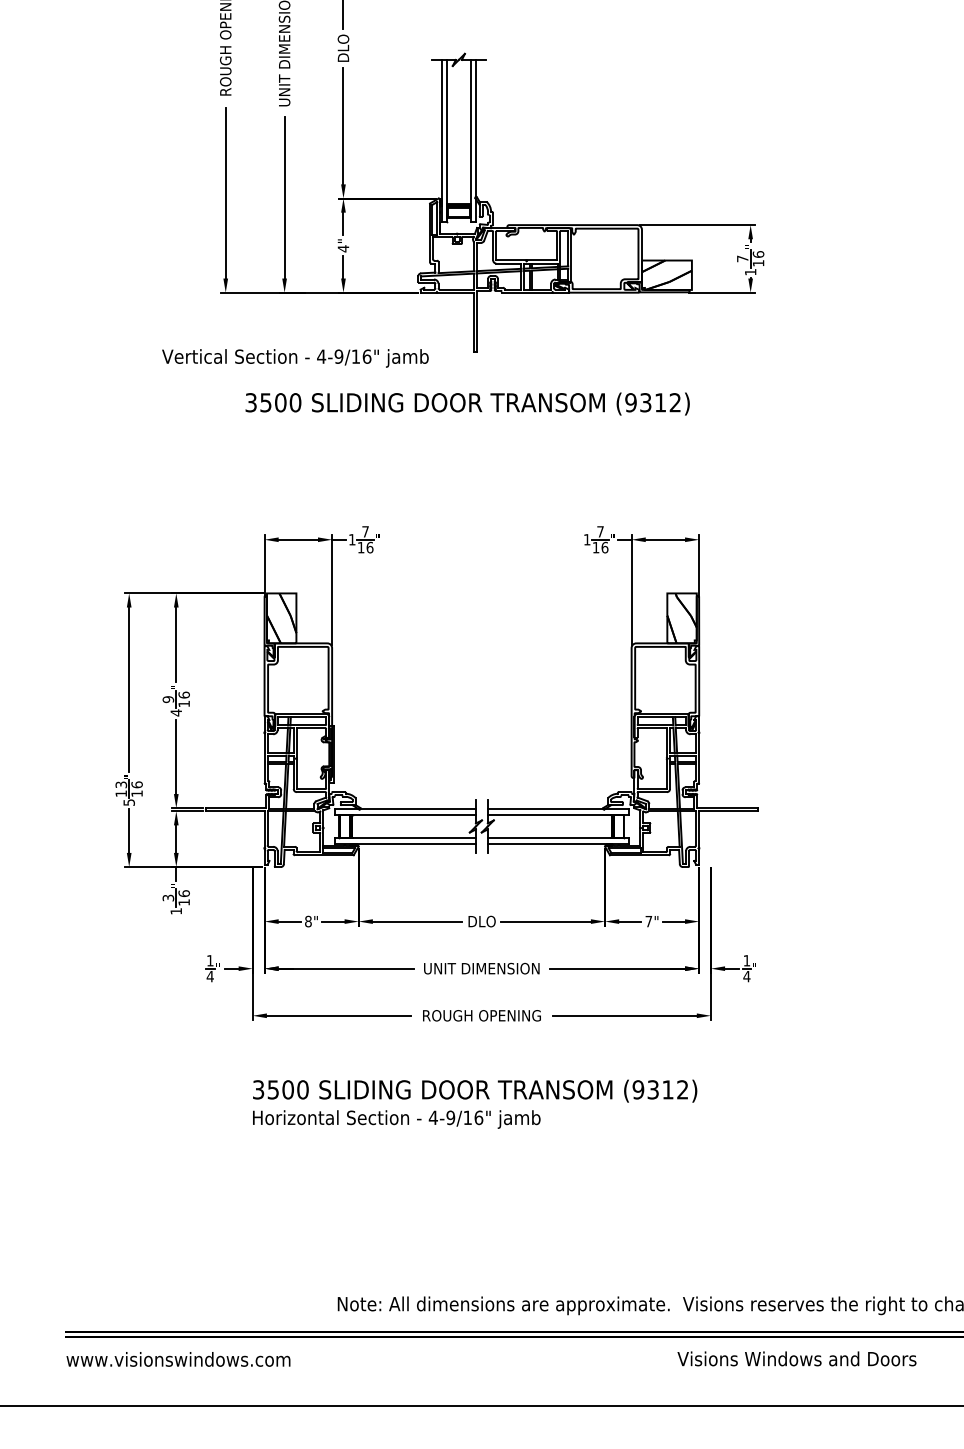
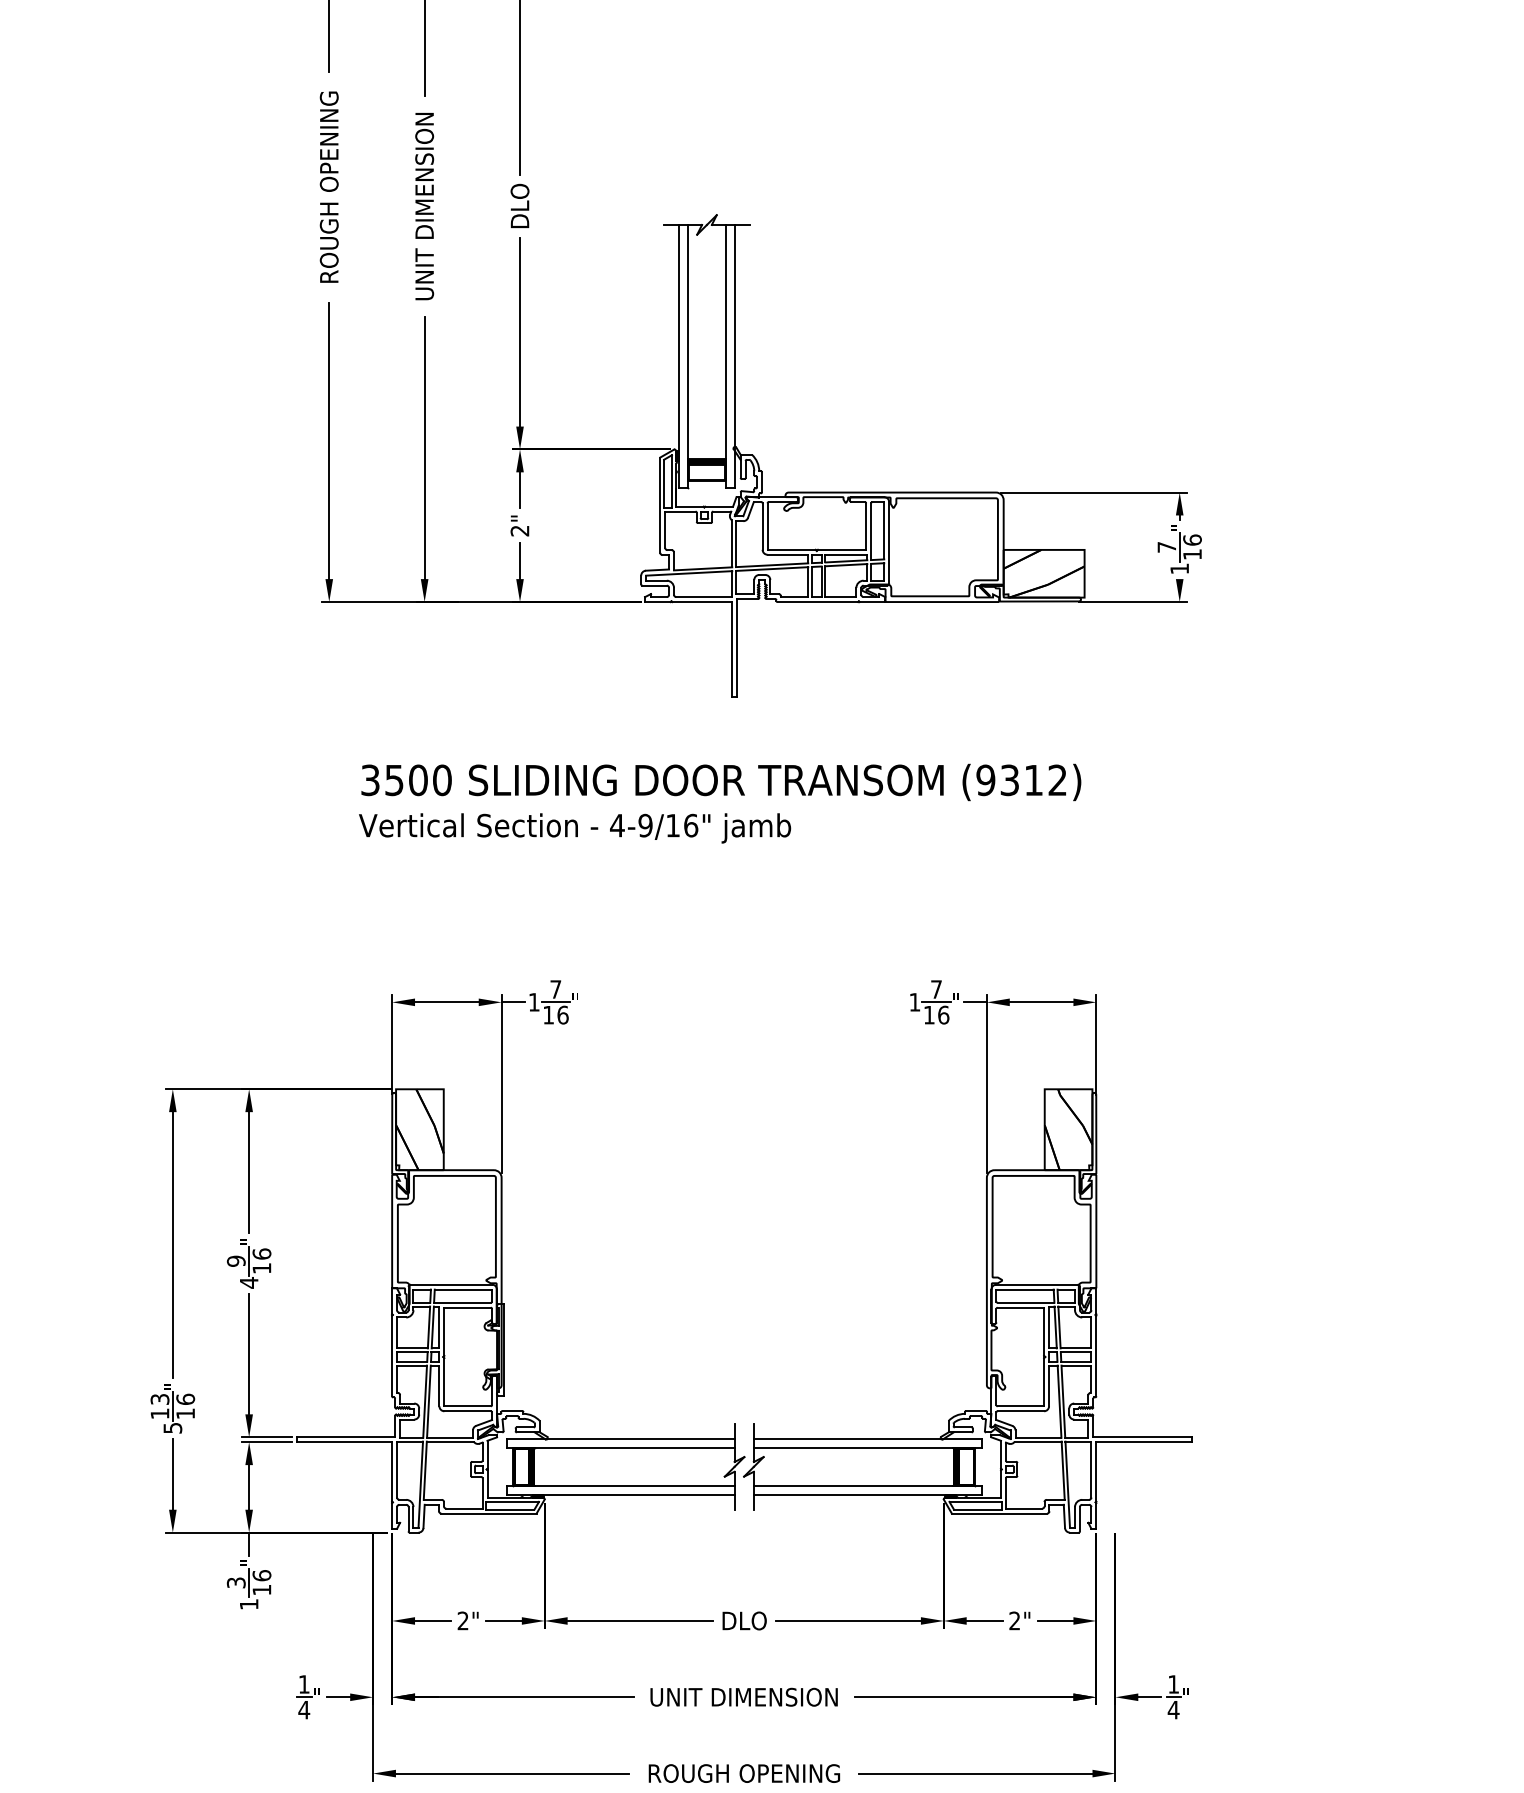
text: (343, 248) -> (520, 530), 4" -> 2"
text: (295, 358) -> (575, 828), moved
text: (308, 921) -> (463, 1620), 8" -> 2"
text: (648, 921) -> (1014, 1620), 7" -> 2"

